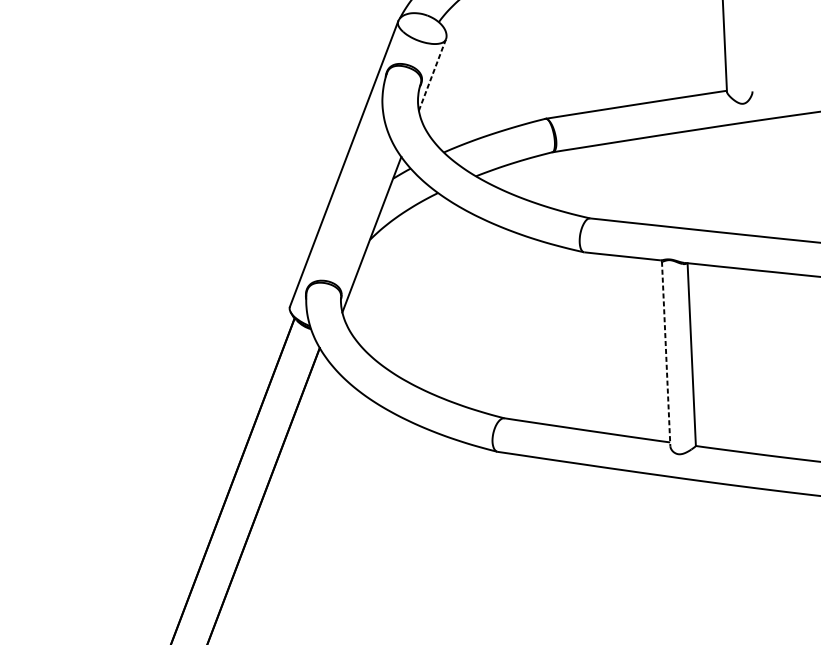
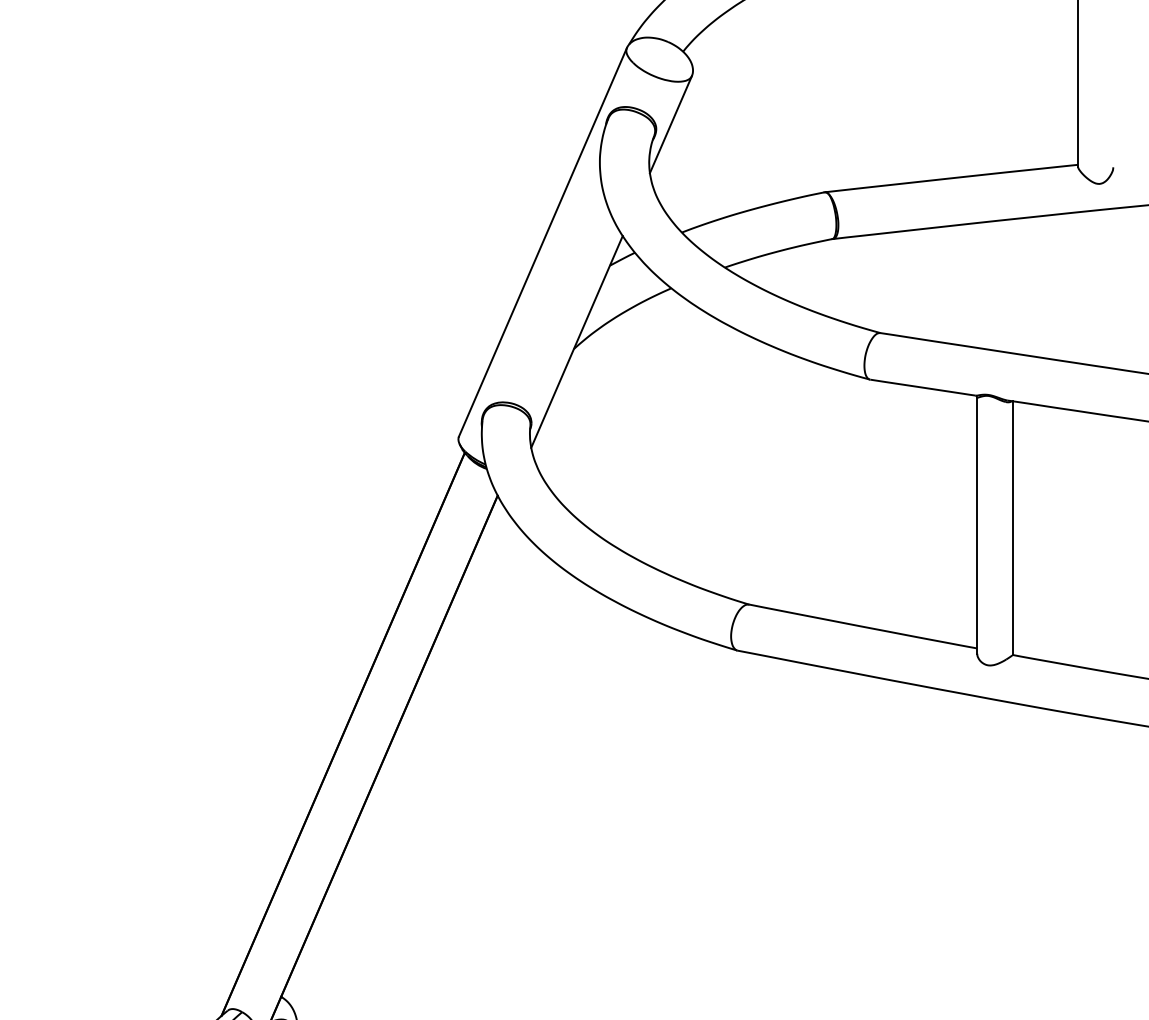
line: (432, 75) -> (670, 124), dashed -> solid
line: (666, 354) -> (977, 526), dashed -> solid

